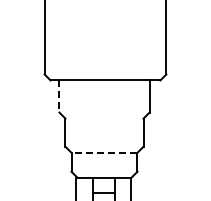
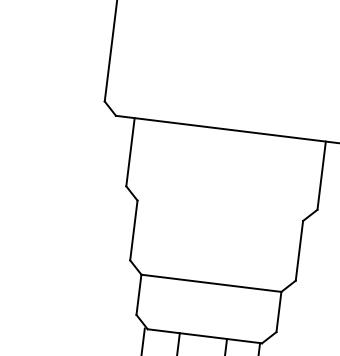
line: (59, 97) -> (130, 154), dashed -> solid
line: (104, 152) -> (211, 282), dashed -> solid

